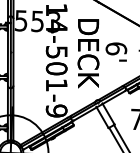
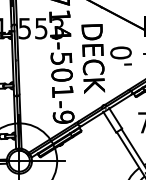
text: (115, 48) -> (120, 52), 6' -> 0'

